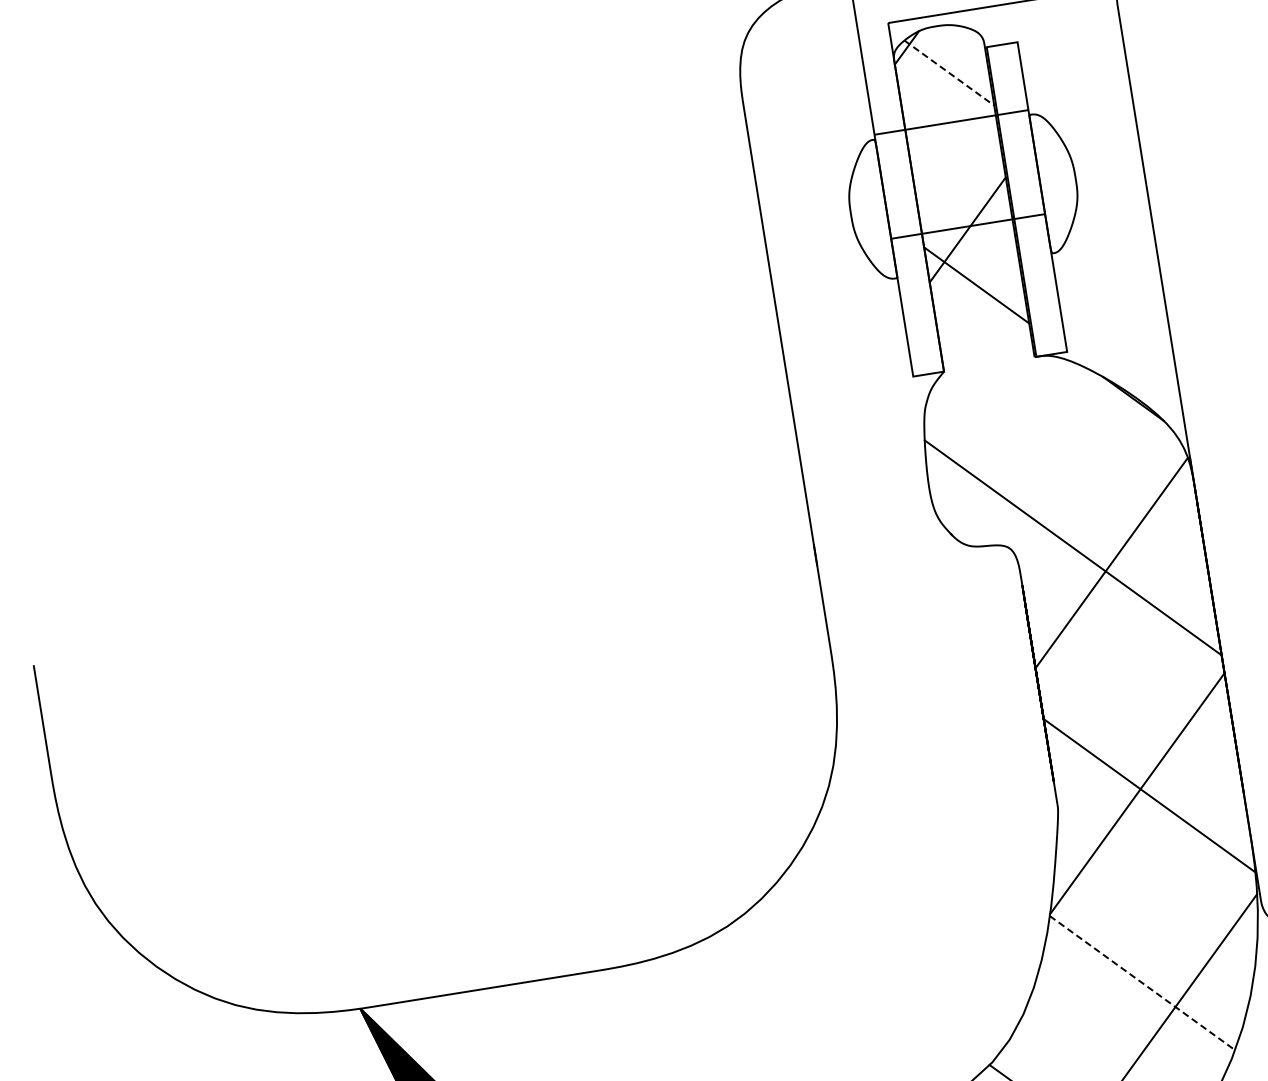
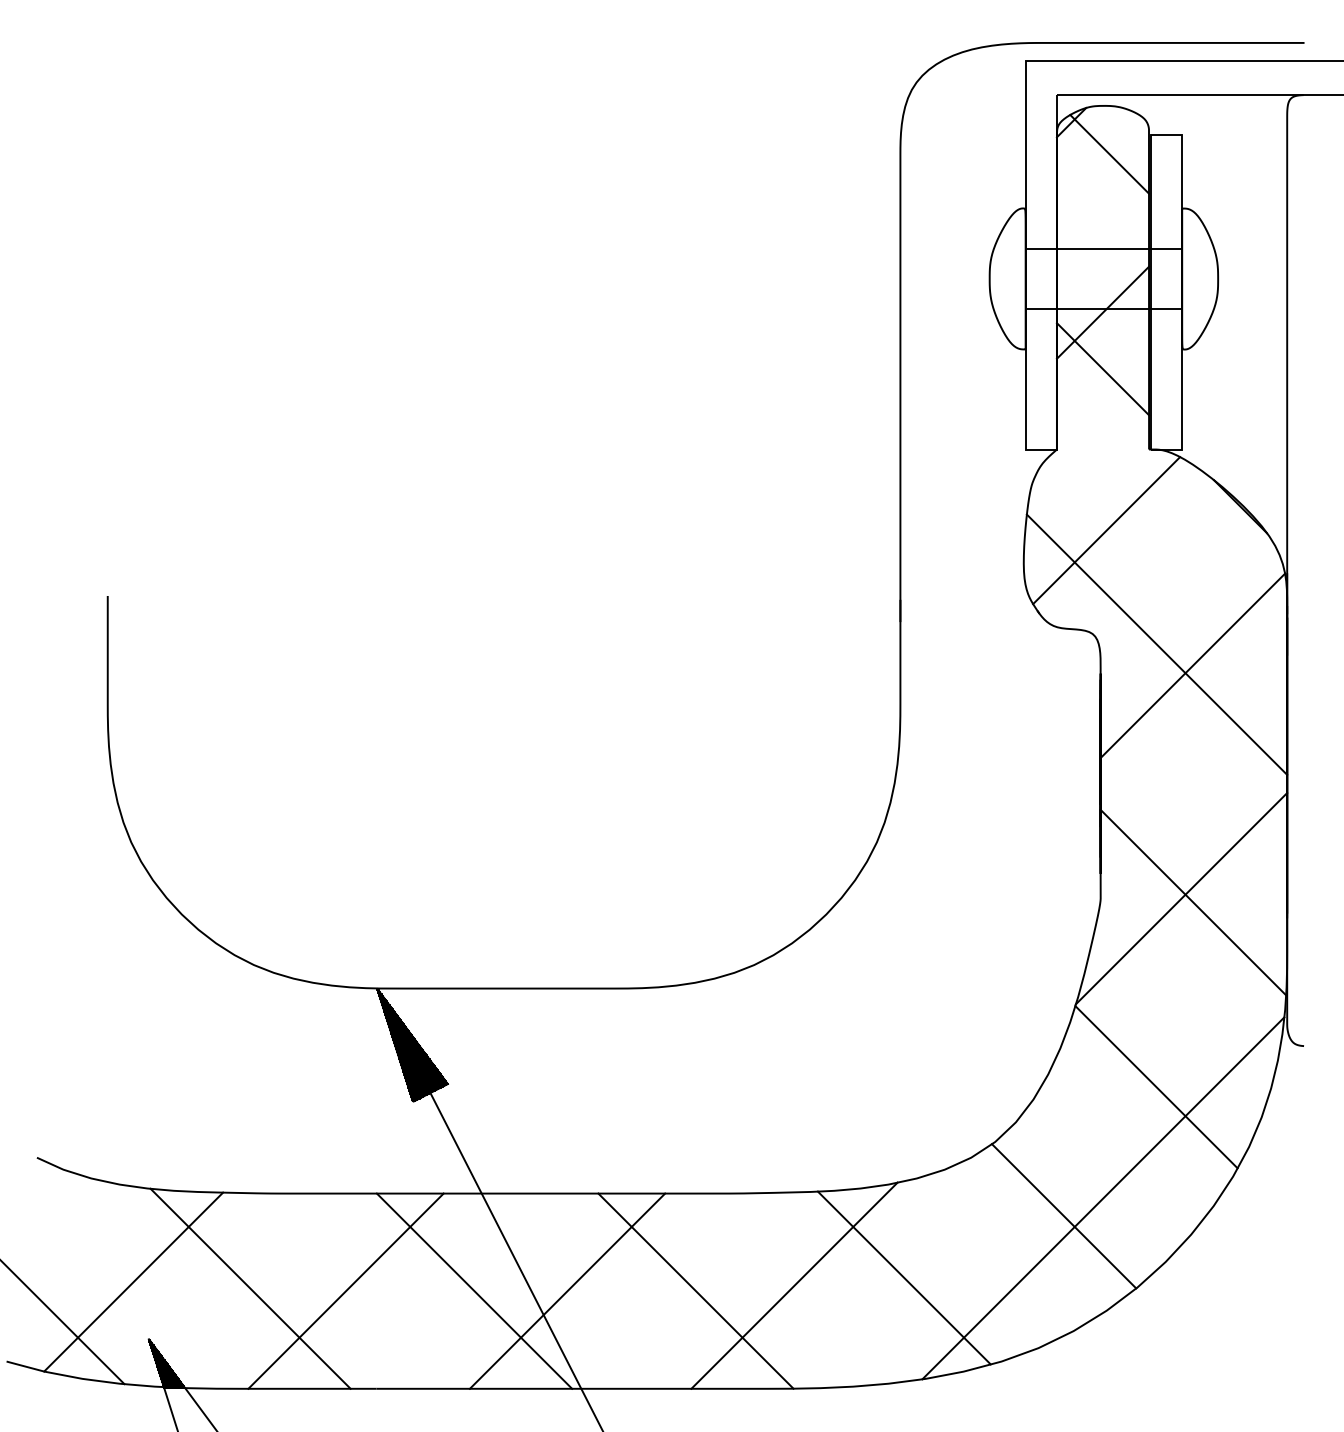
line: (949, 73) -> (1109, 154), dashed -> solid
line: (951, 122) -> (1103, 248), moved
line: (1005, 443) -> (1106, 530), added
line: (1142, 983) -> (1156, 1087), dashed -> solid

